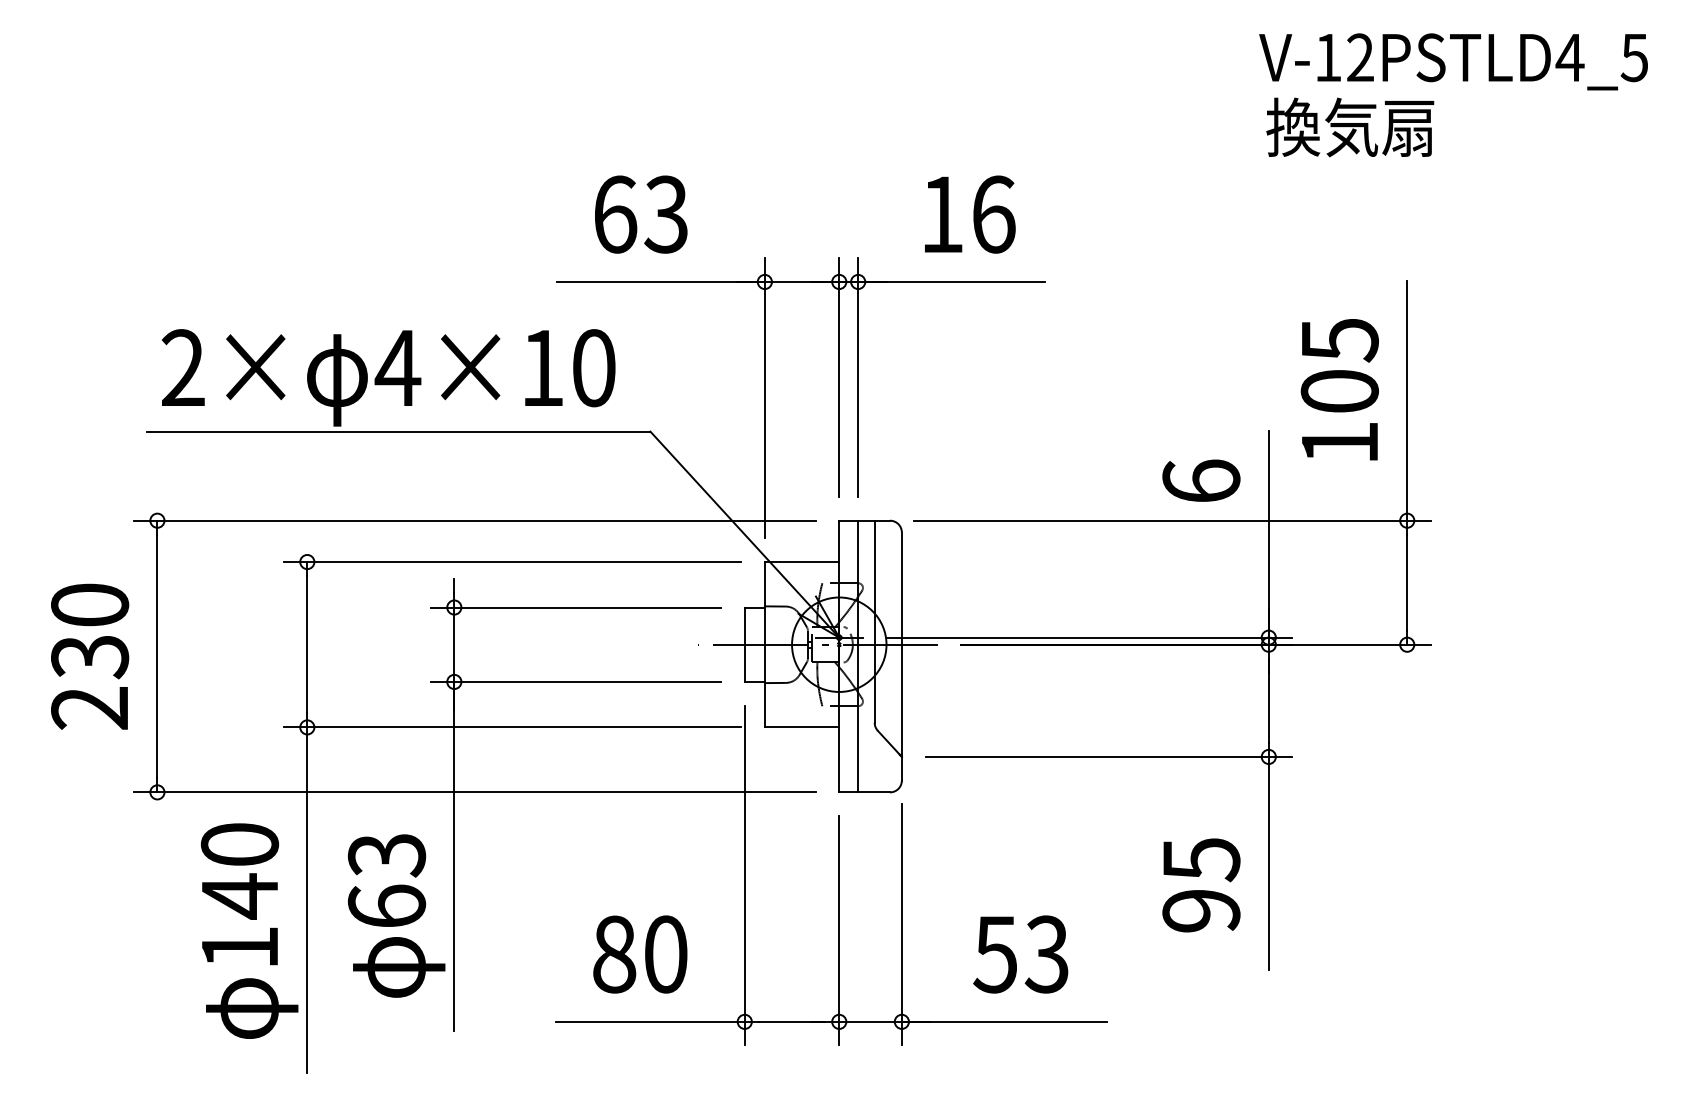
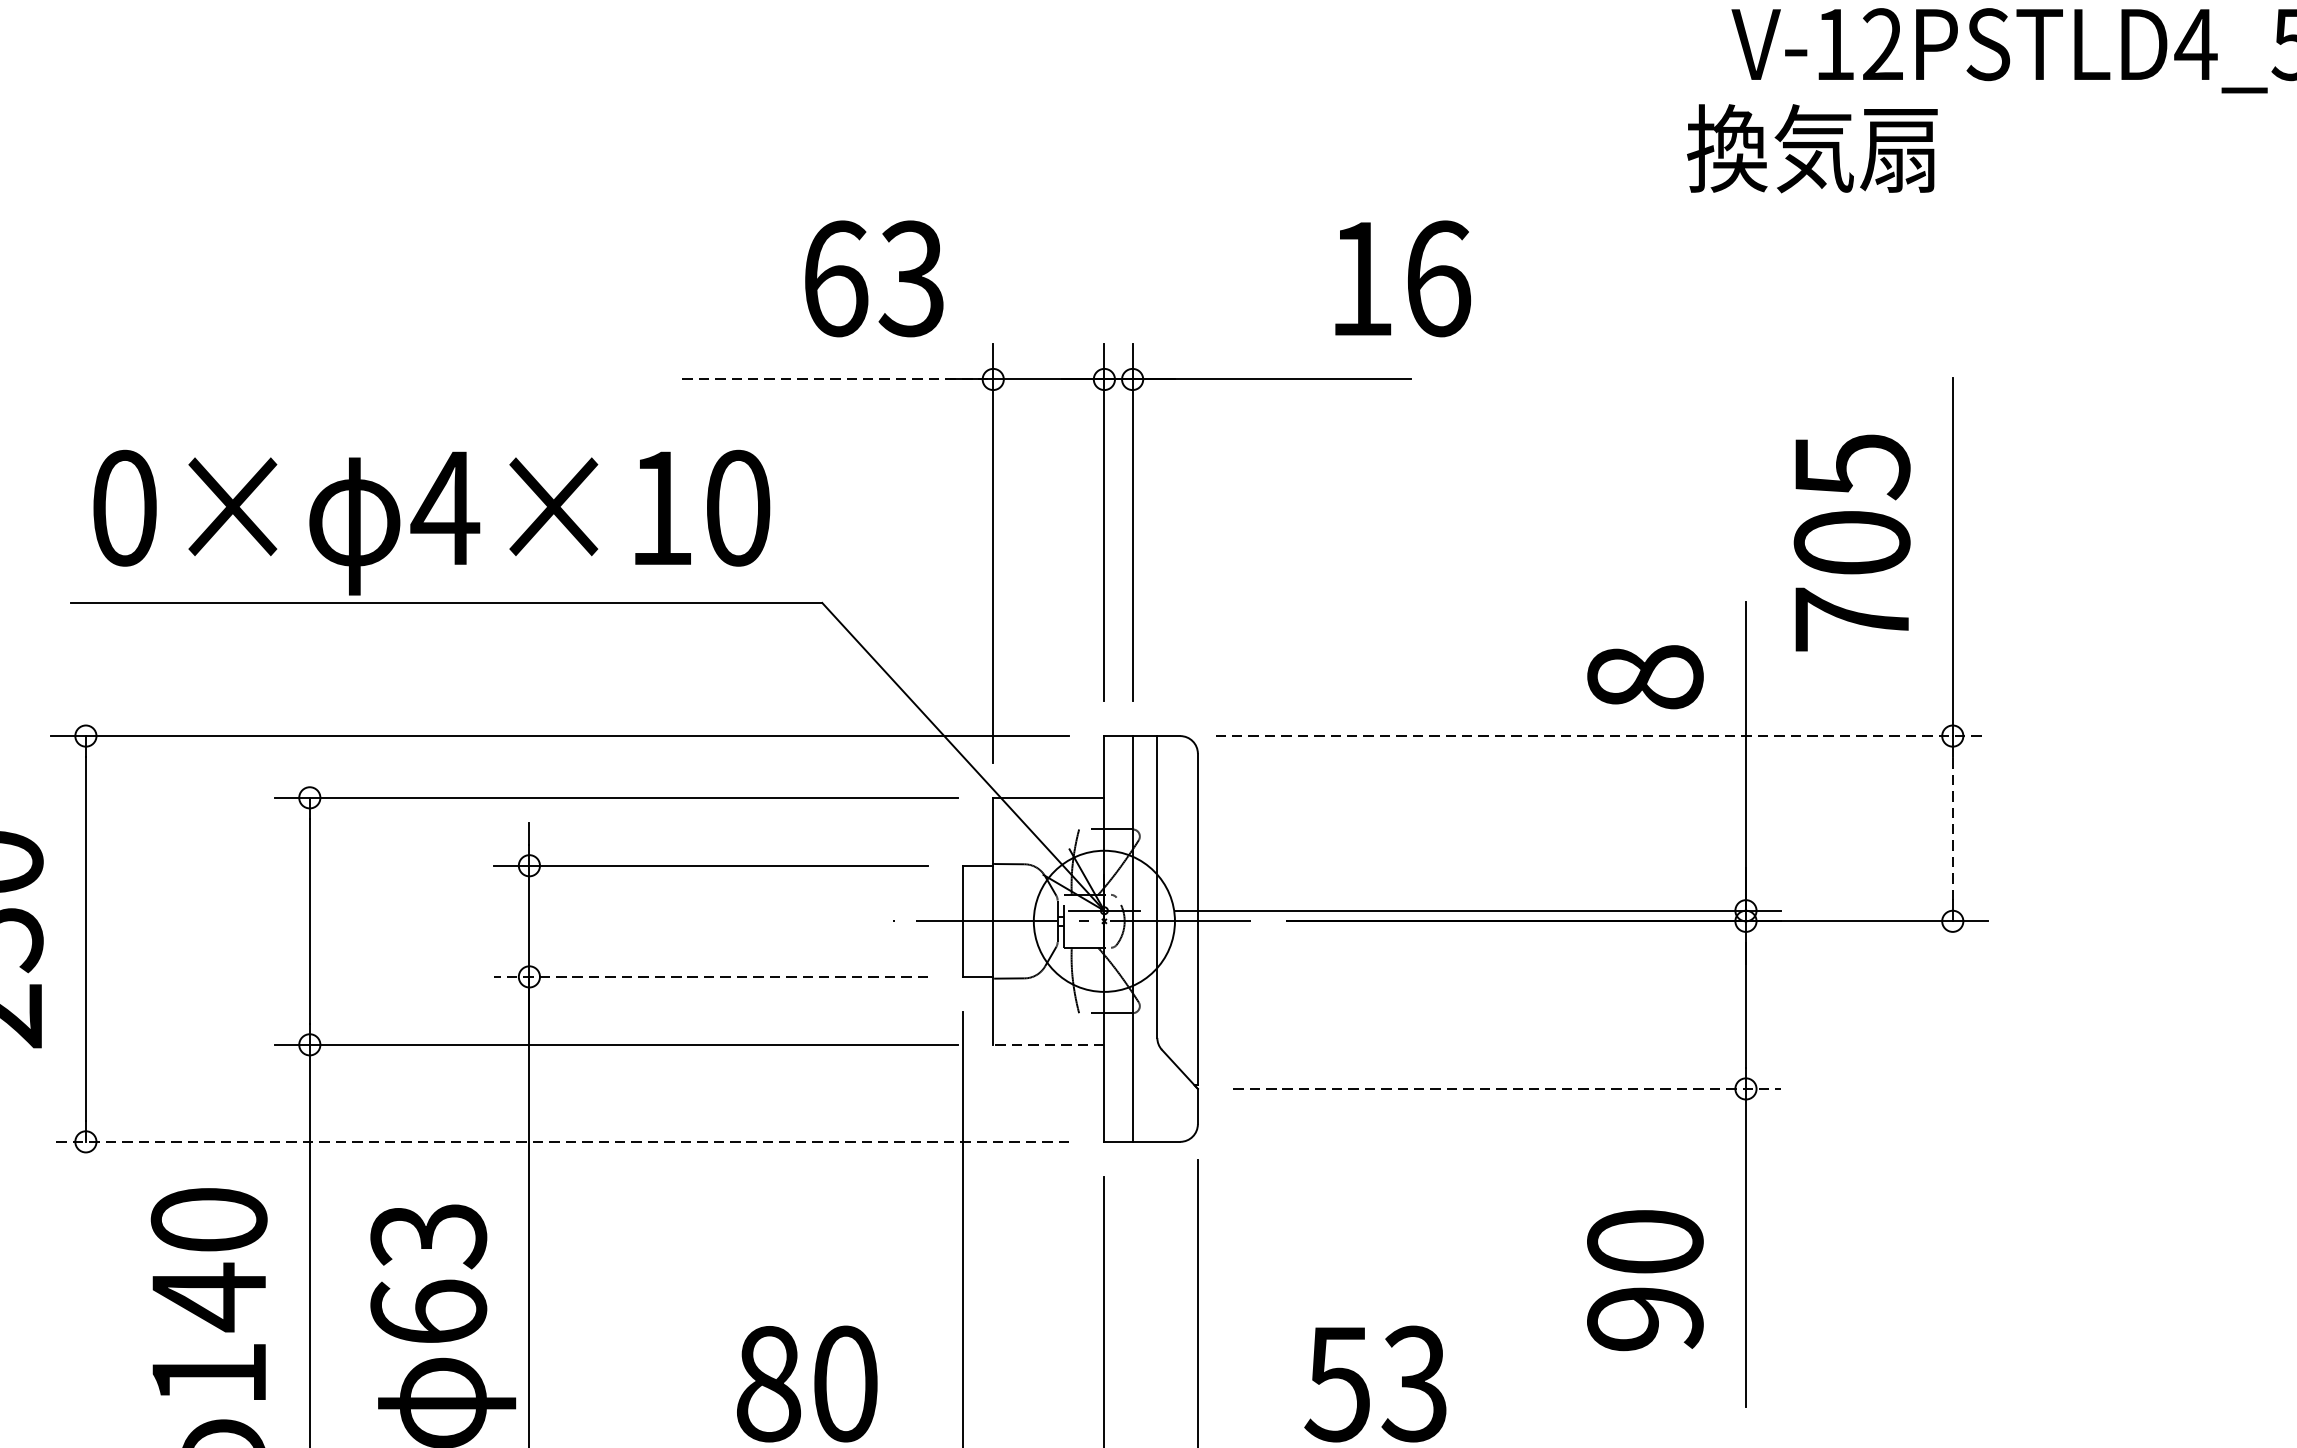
text: (1350, 127) -> (1812, 148), moved
text: (641, 214) -> (874, 278), moved
text: (970, 214) -> (1403, 278), moved
line: (661, 281) -> (838, 378), solid -> dashed
text: (182, 368) -> (123, 508), 2× -> 0×
text: (1339, 442) -> (1851, 619), 105 -> 705
text: (1201, 480) -> (1645, 676), 6 -> 8
line: (1172, 520) -> (1602, 735), solid -> dashed
line: (1407, 582) -> (1953, 828), solid -> dashed
line: (575, 681) -> (710, 976), solid -> dashed
line: (801, 727) -> (1047, 1044), solid -> dashed
line: (1109, 756) -> (1508, 1088), solid -> dashed
line: (474, 792) -> (559, 1142), solid -> dashed
text: (1201, 860) -> (1645, 1243), 95 -> 90

